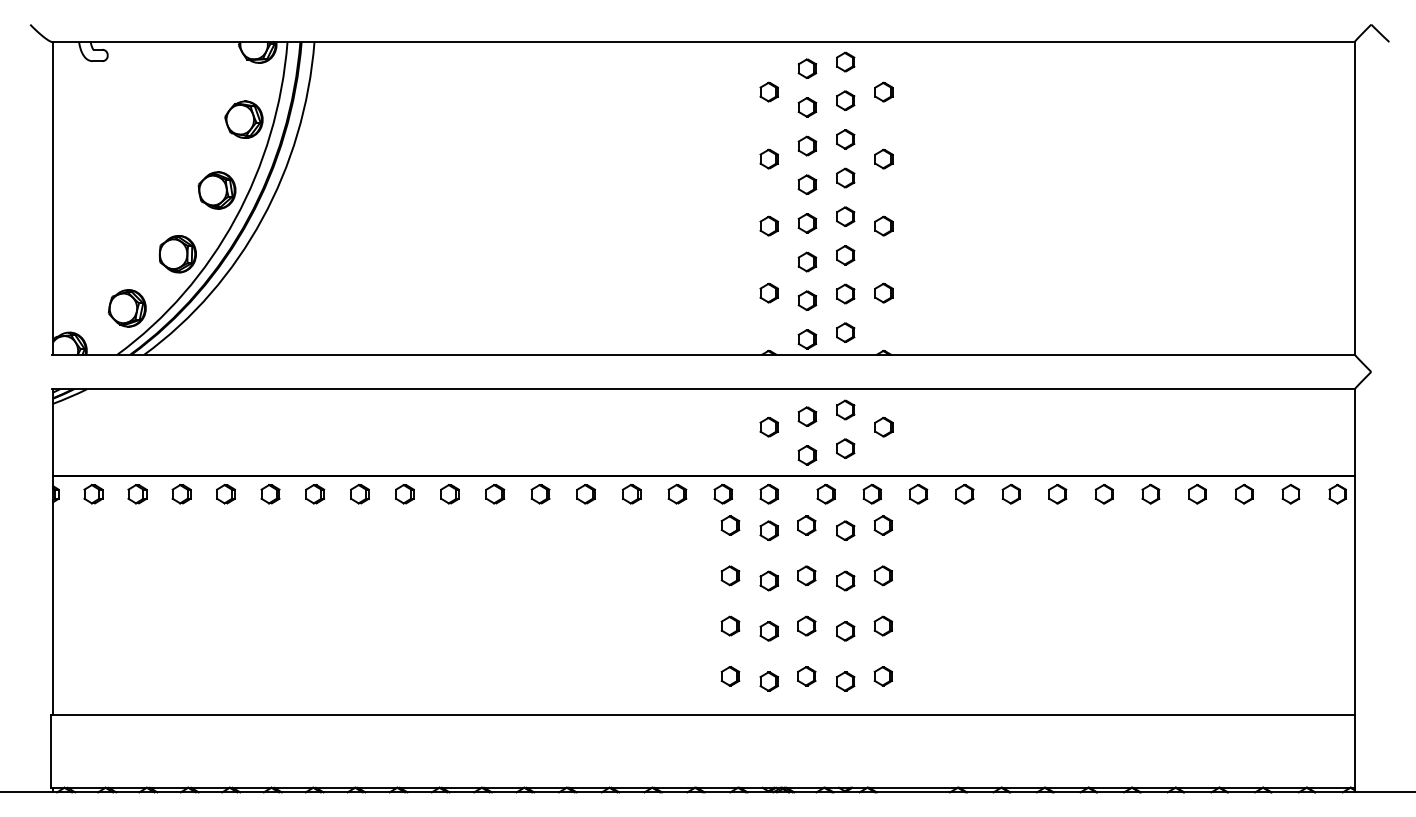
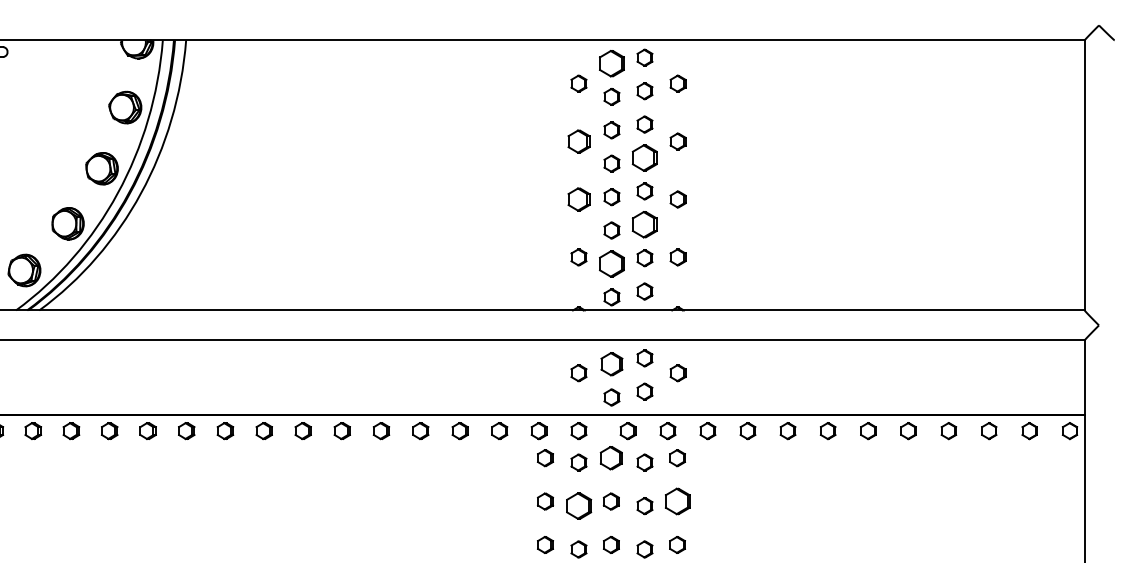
part: (807, 68) -> (612, 63), size x1.6
part: (768, 158) -> (578, 141), size x1.4
part: (845, 177) -> (644, 157), size x1.6
part: (768, 225) -> (578, 198), size x1.4
part: (845, 255) -> (644, 224), size x1.6
part: (807, 300) -> (612, 263), size x1.6
part: (807, 416) -> (612, 363), size x1.4
part: (806, 525) -> (611, 458), size x1.4
part: (882, 575) -> (676, 501), size x1.6
part: (768, 580) -> (578, 505), size x1.6

